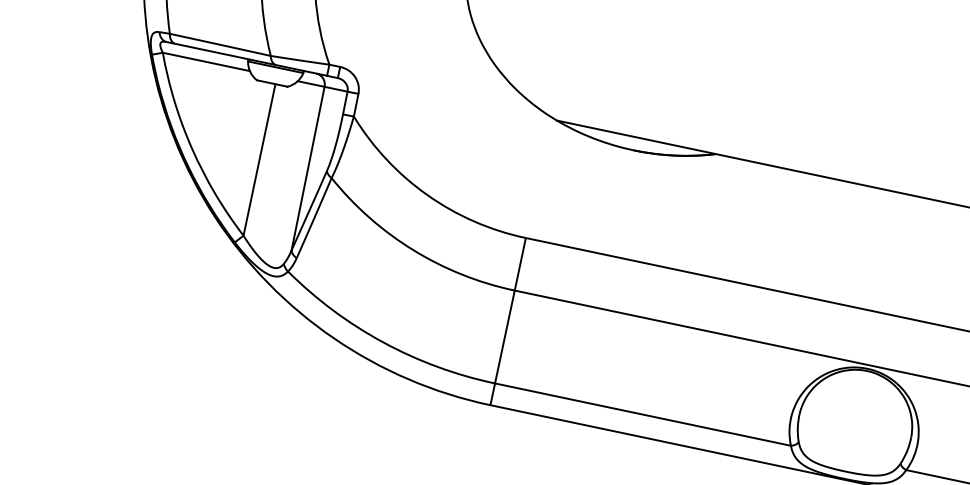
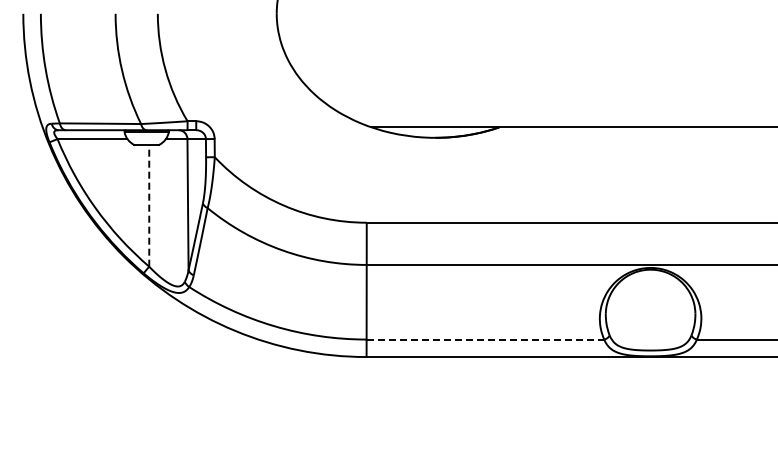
line: (259, 159) -> (149, 205), solid -> dashed
line: (643, 414) -> (485, 339), solid -> dashed

